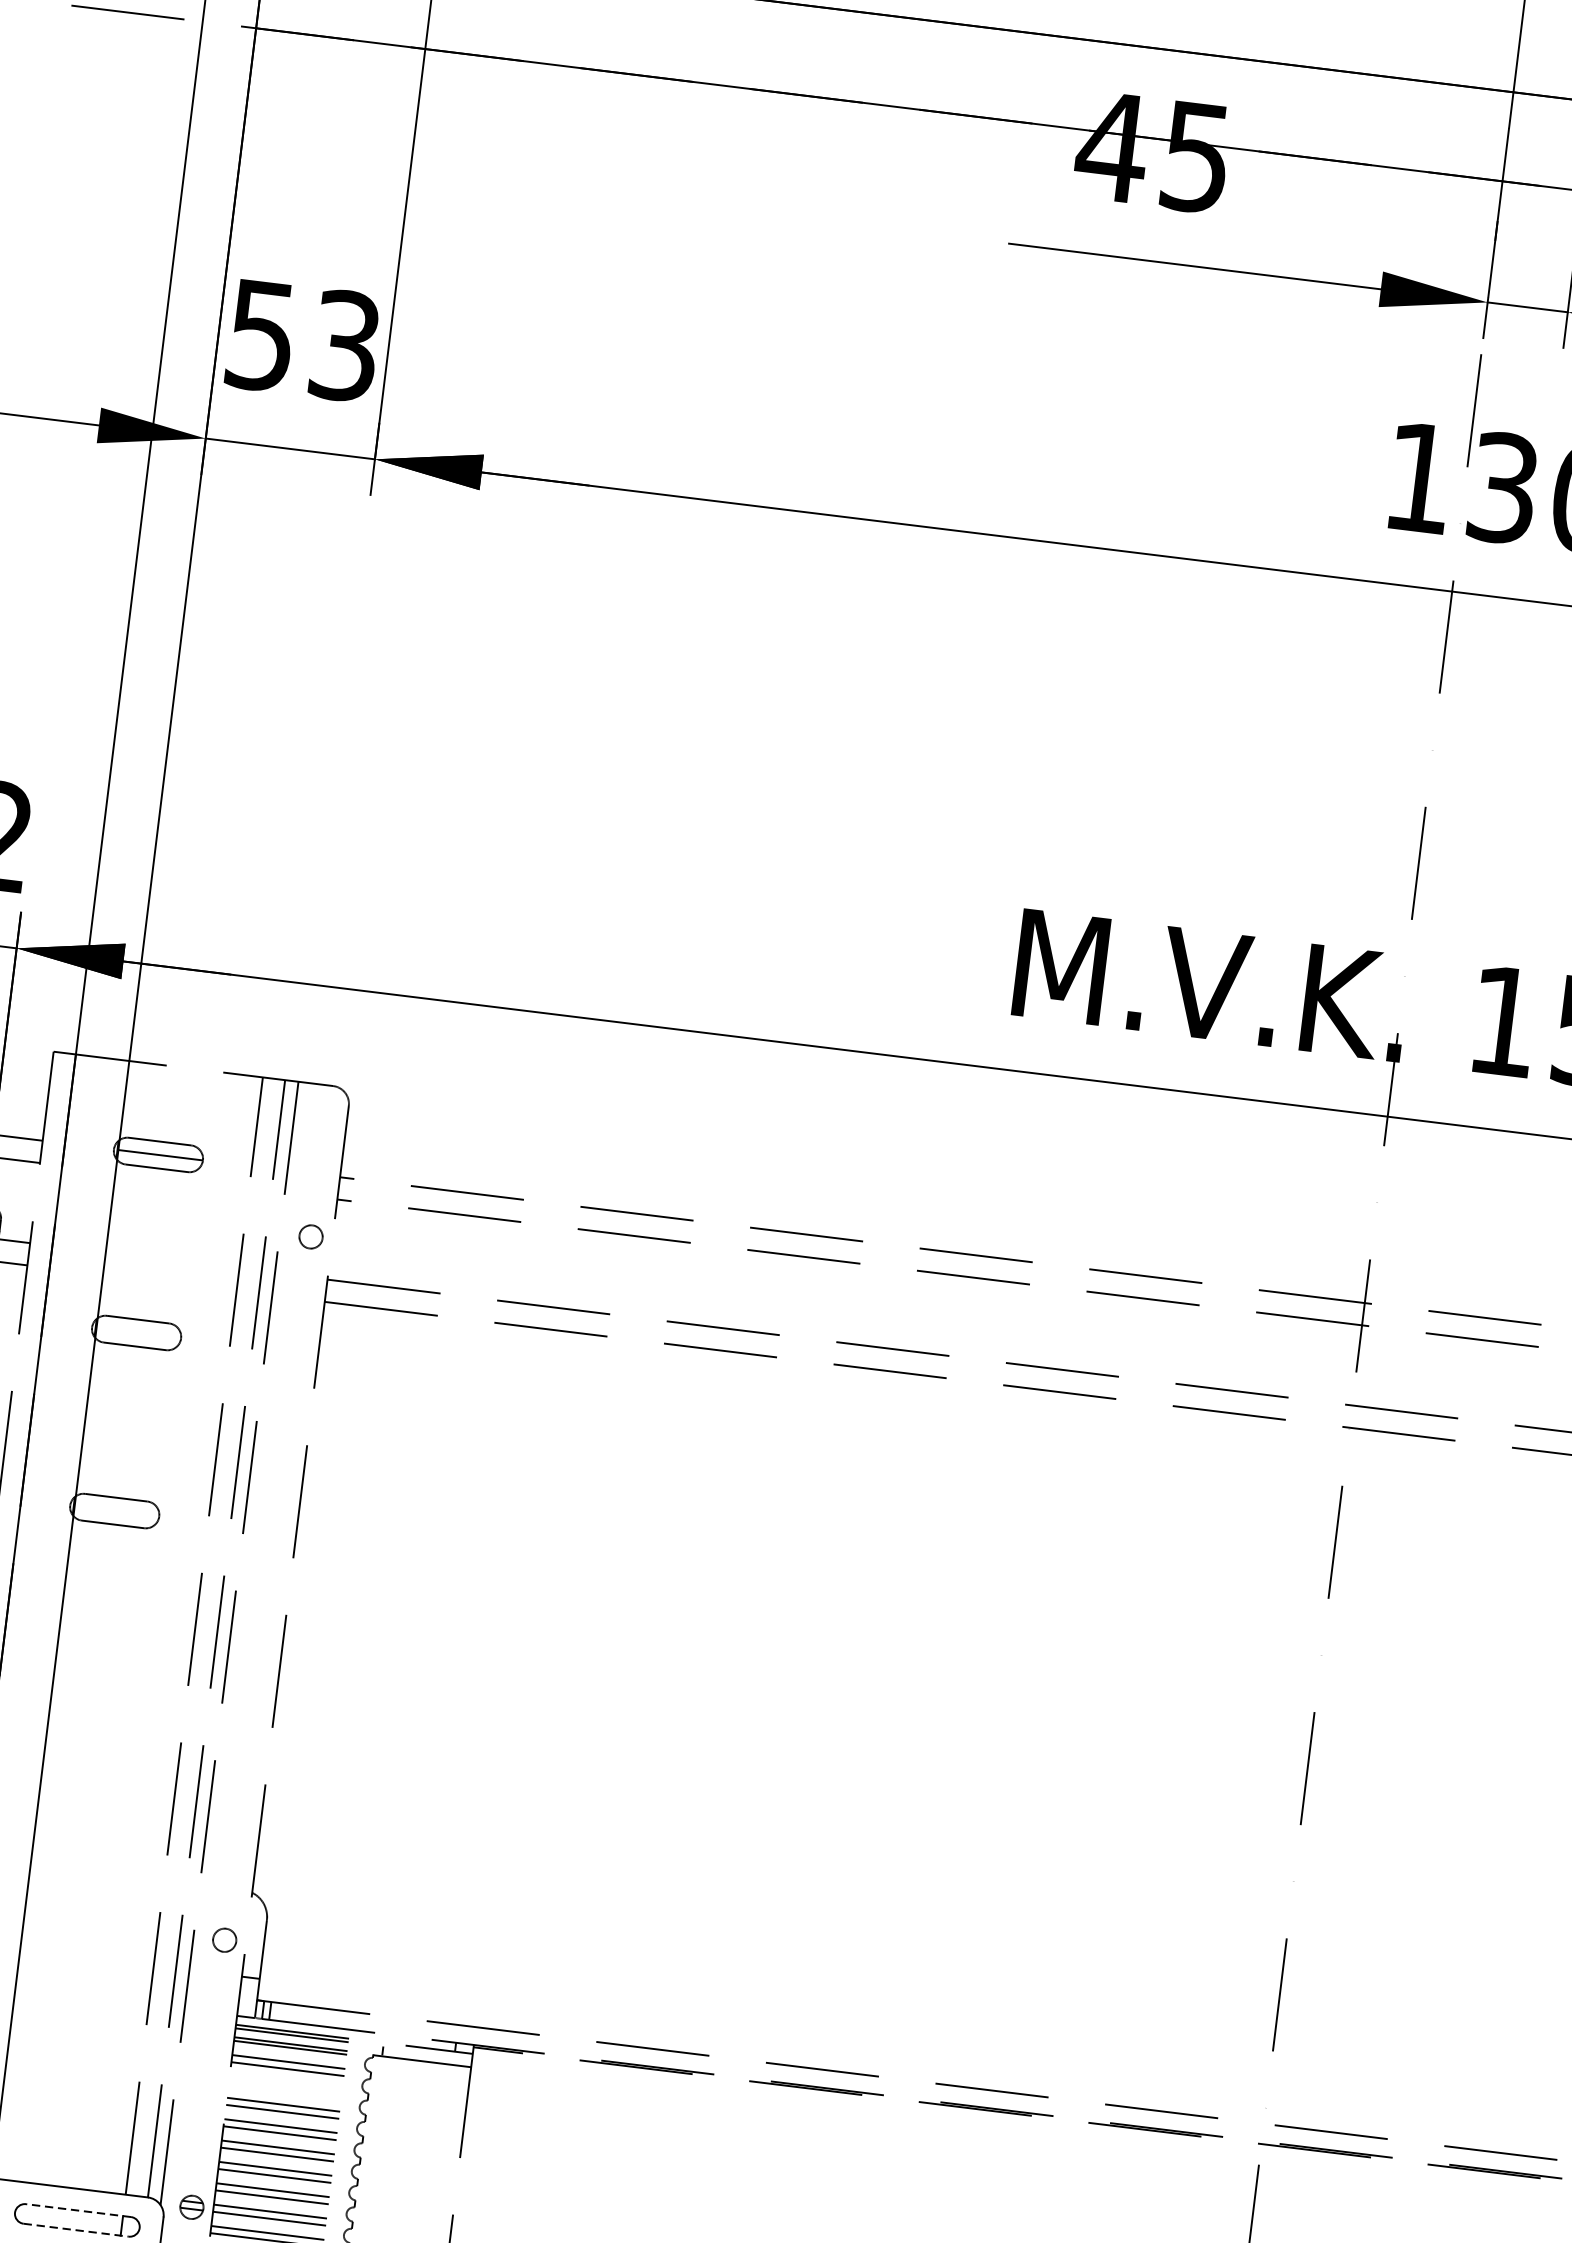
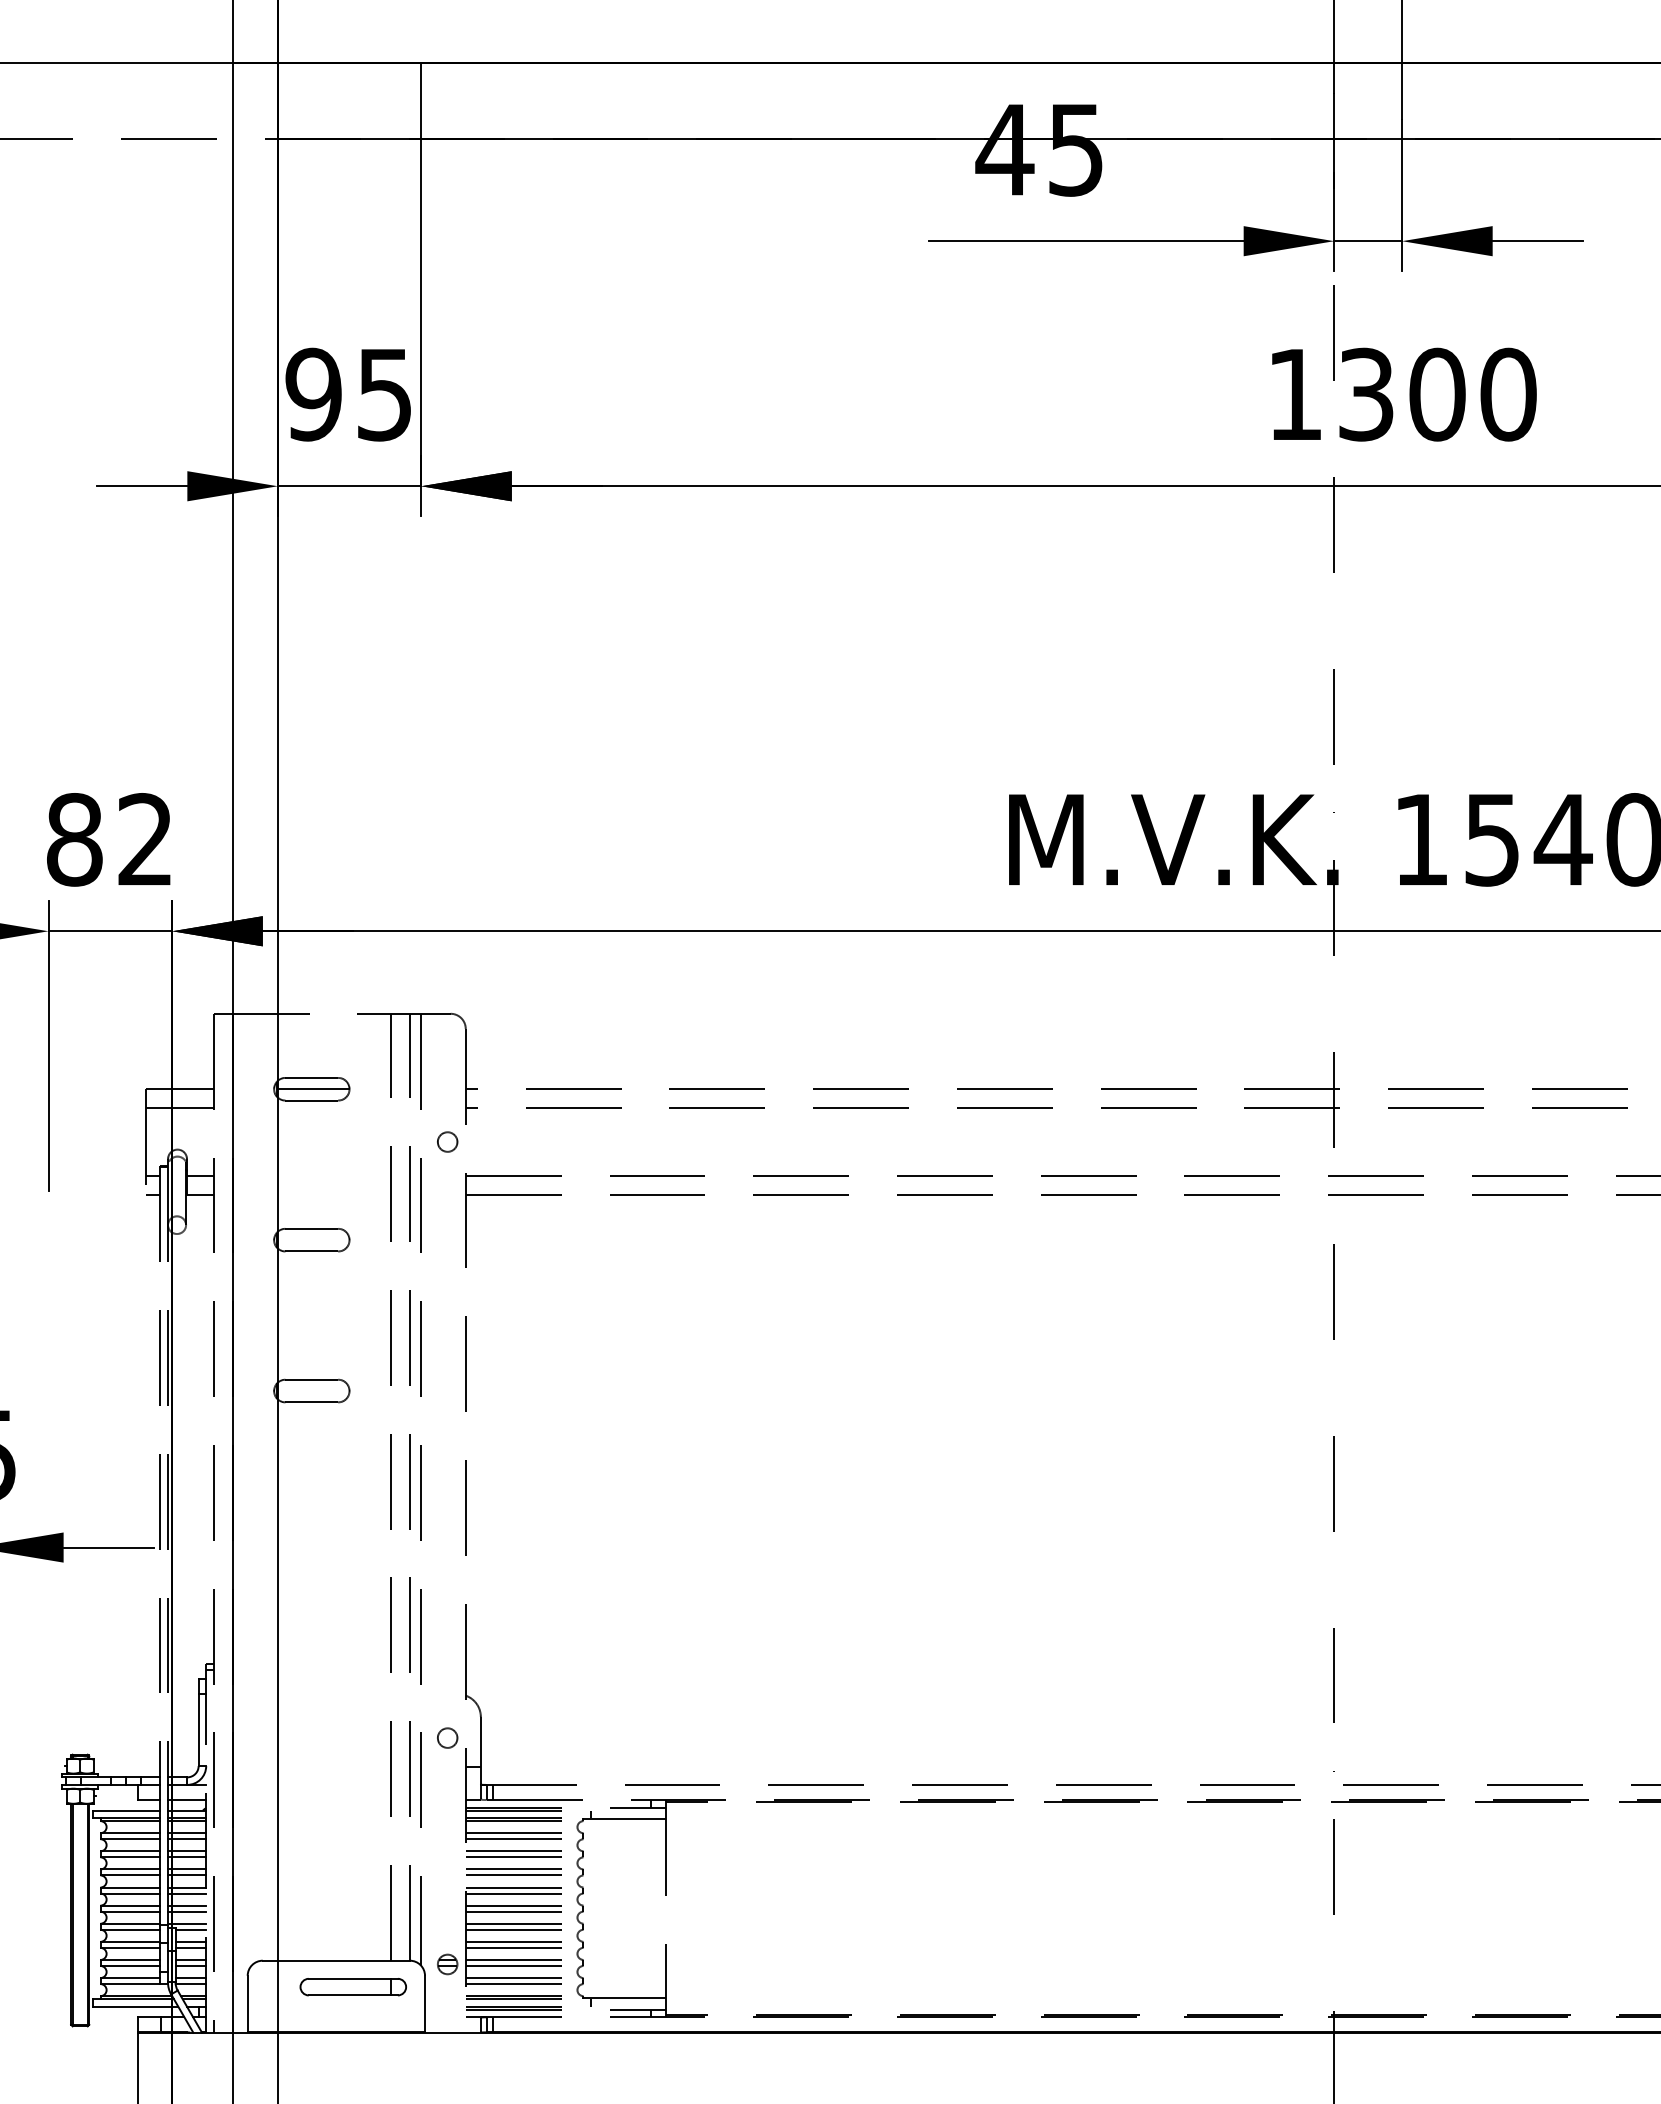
text: (302, 340) -> (348, 394), 53 -> 95
part: (285, 2085) -> (513, 1853), added
line: (78, 2210) -> (353, 1978), dashed -> solid
line: (76, 2230) -> (353, 1995), dashed -> solid

